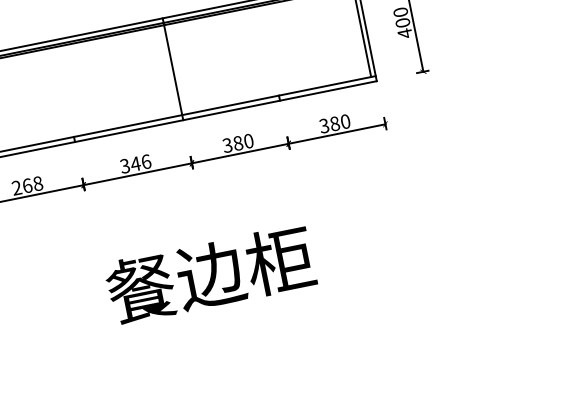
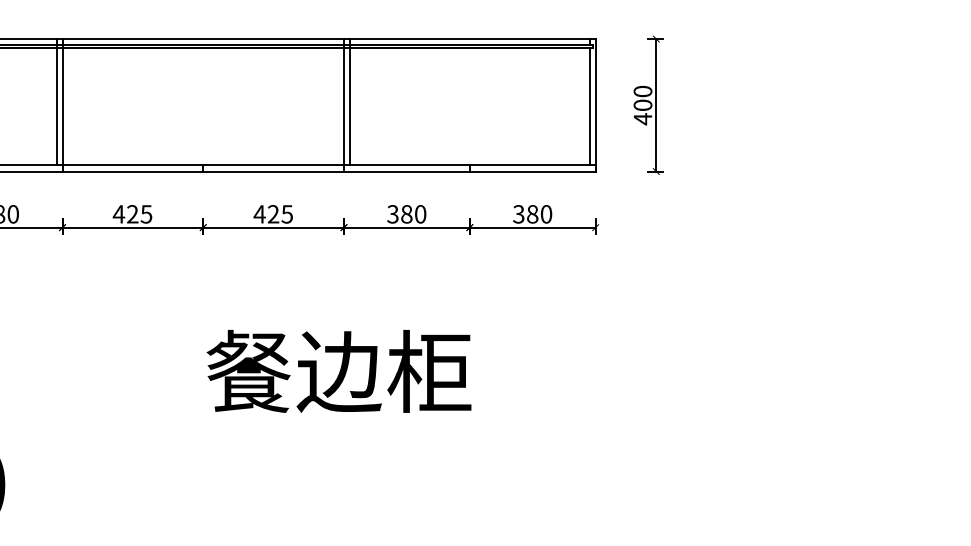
line: (176, 65) -> (349, 101), added
text: (135, 164) -> (273, 214), 346 -> 425
text: (27, 186) -> (132, 214), 268 -> 425

